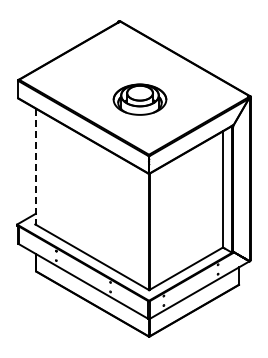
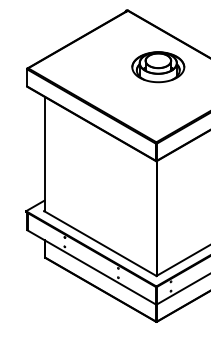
part: (139, 99) -> (157, 67), moved
line: (35, 167) -> (44, 154), dashed -> solid

